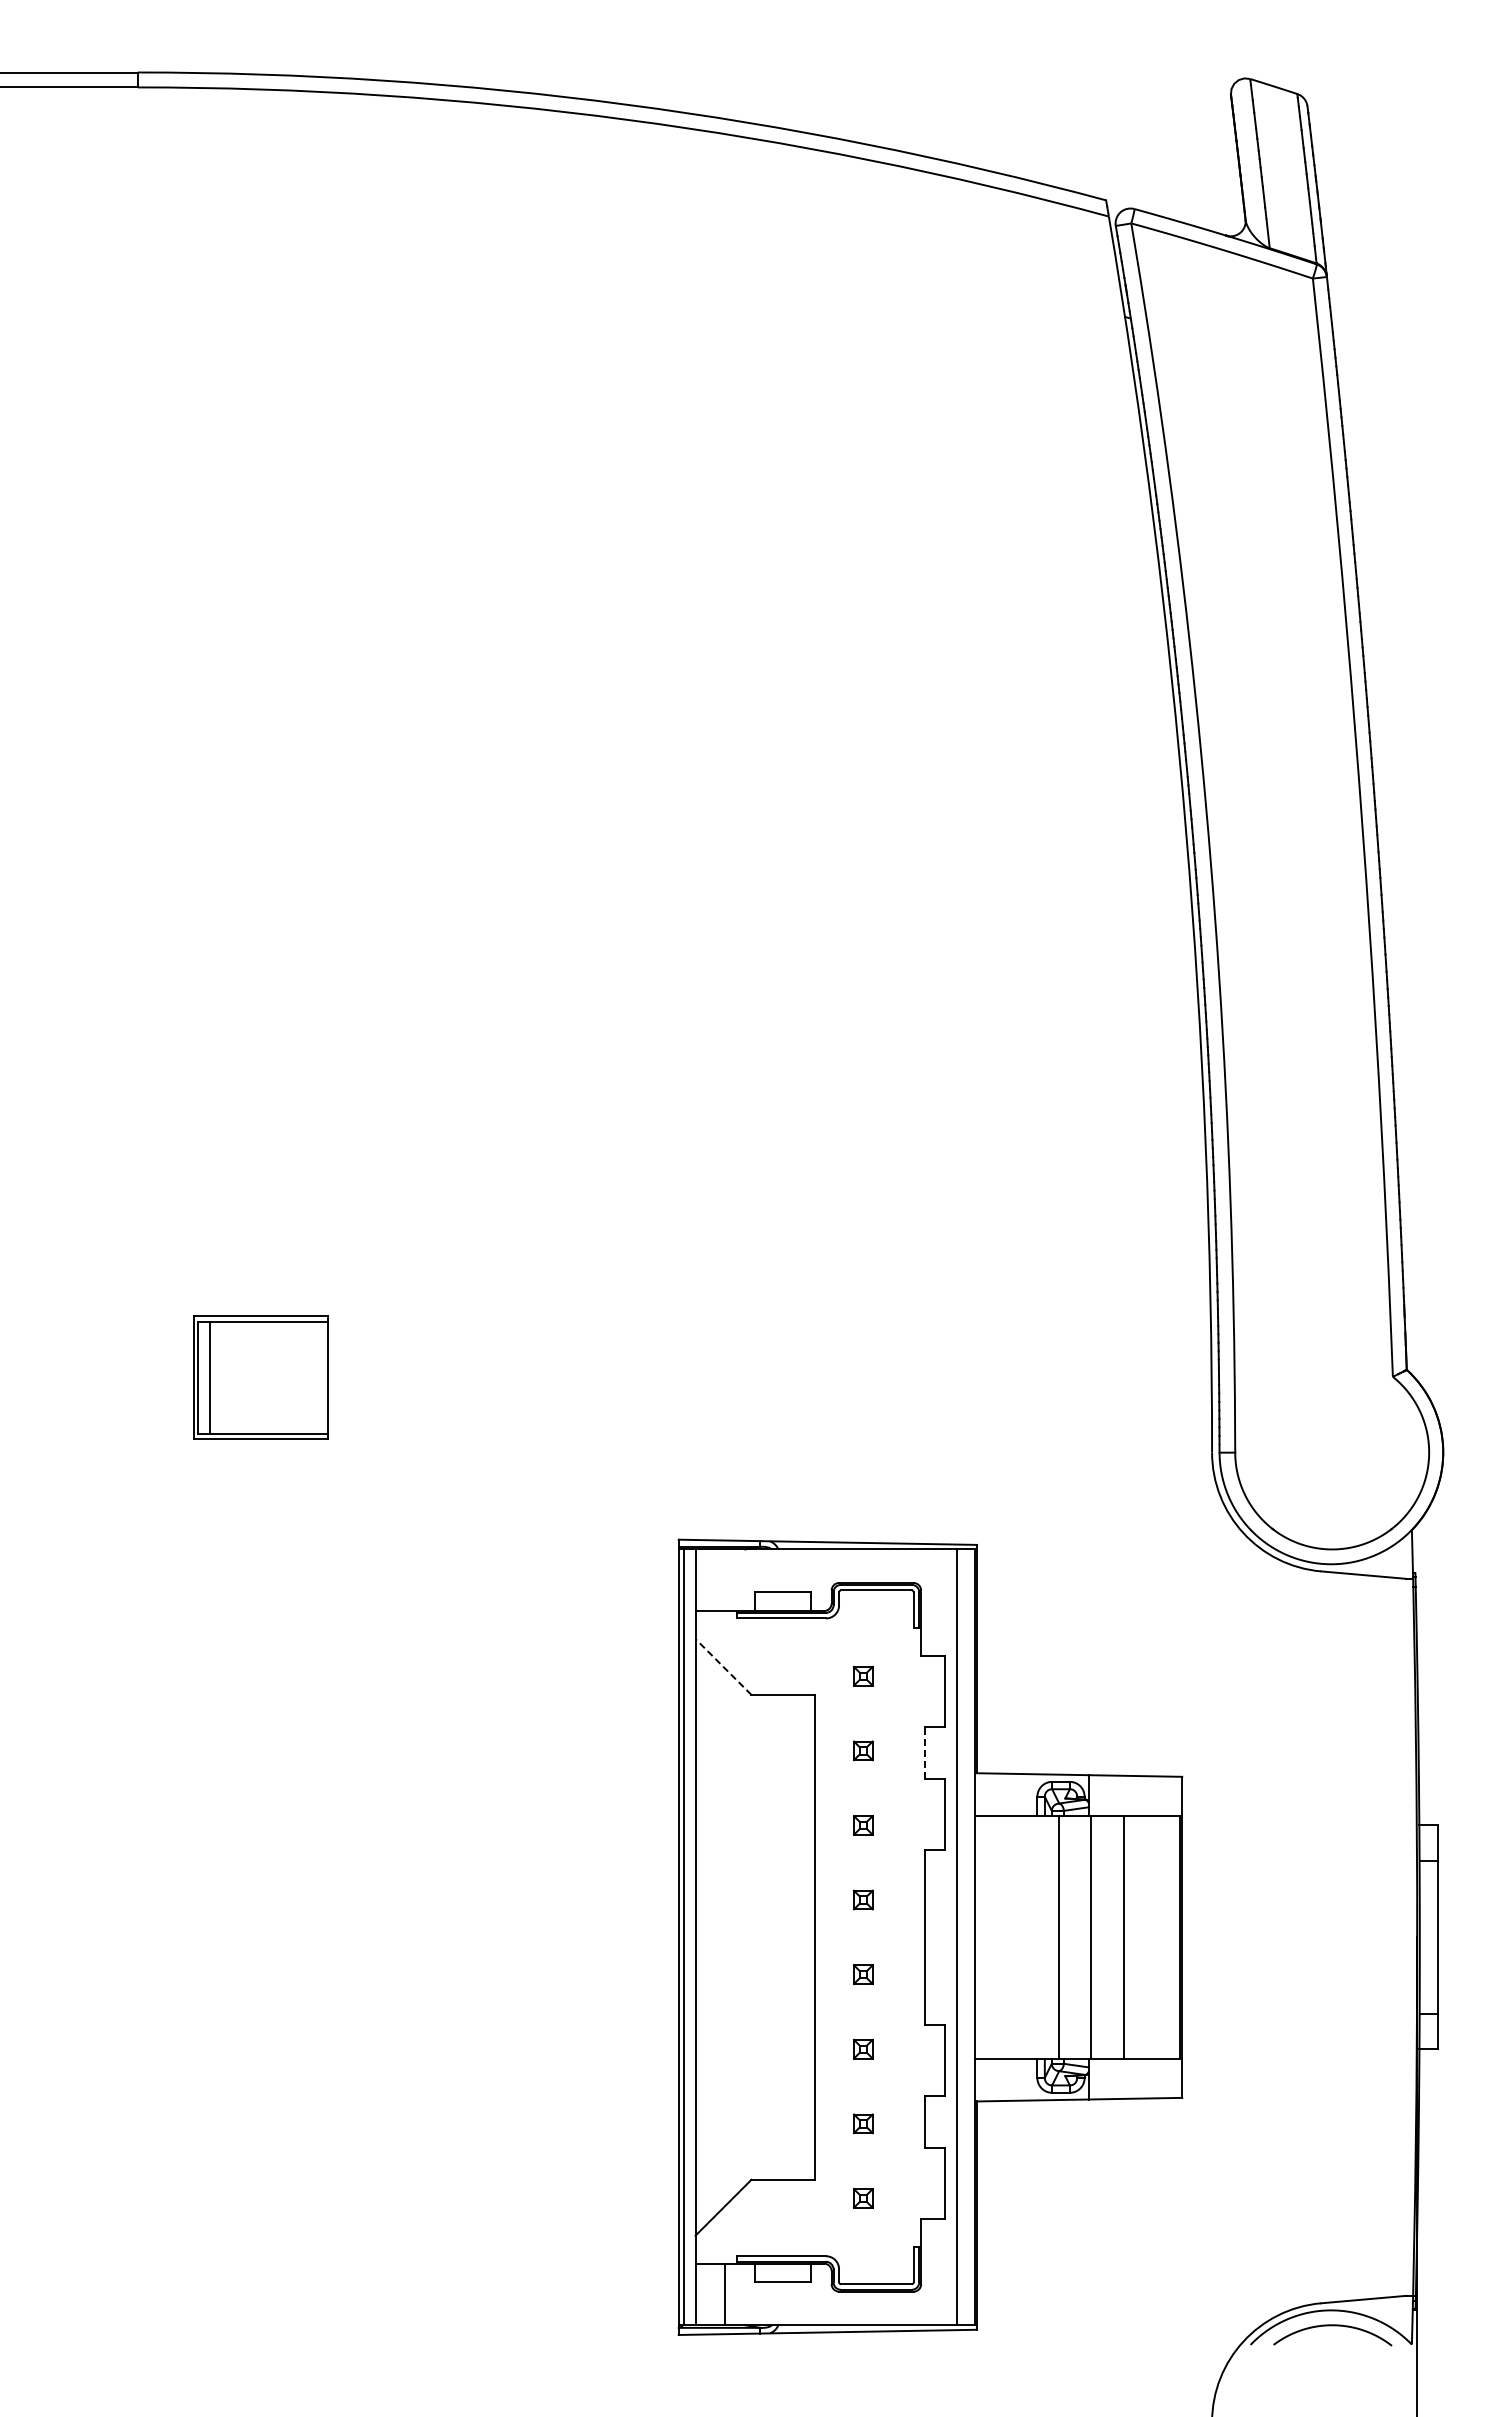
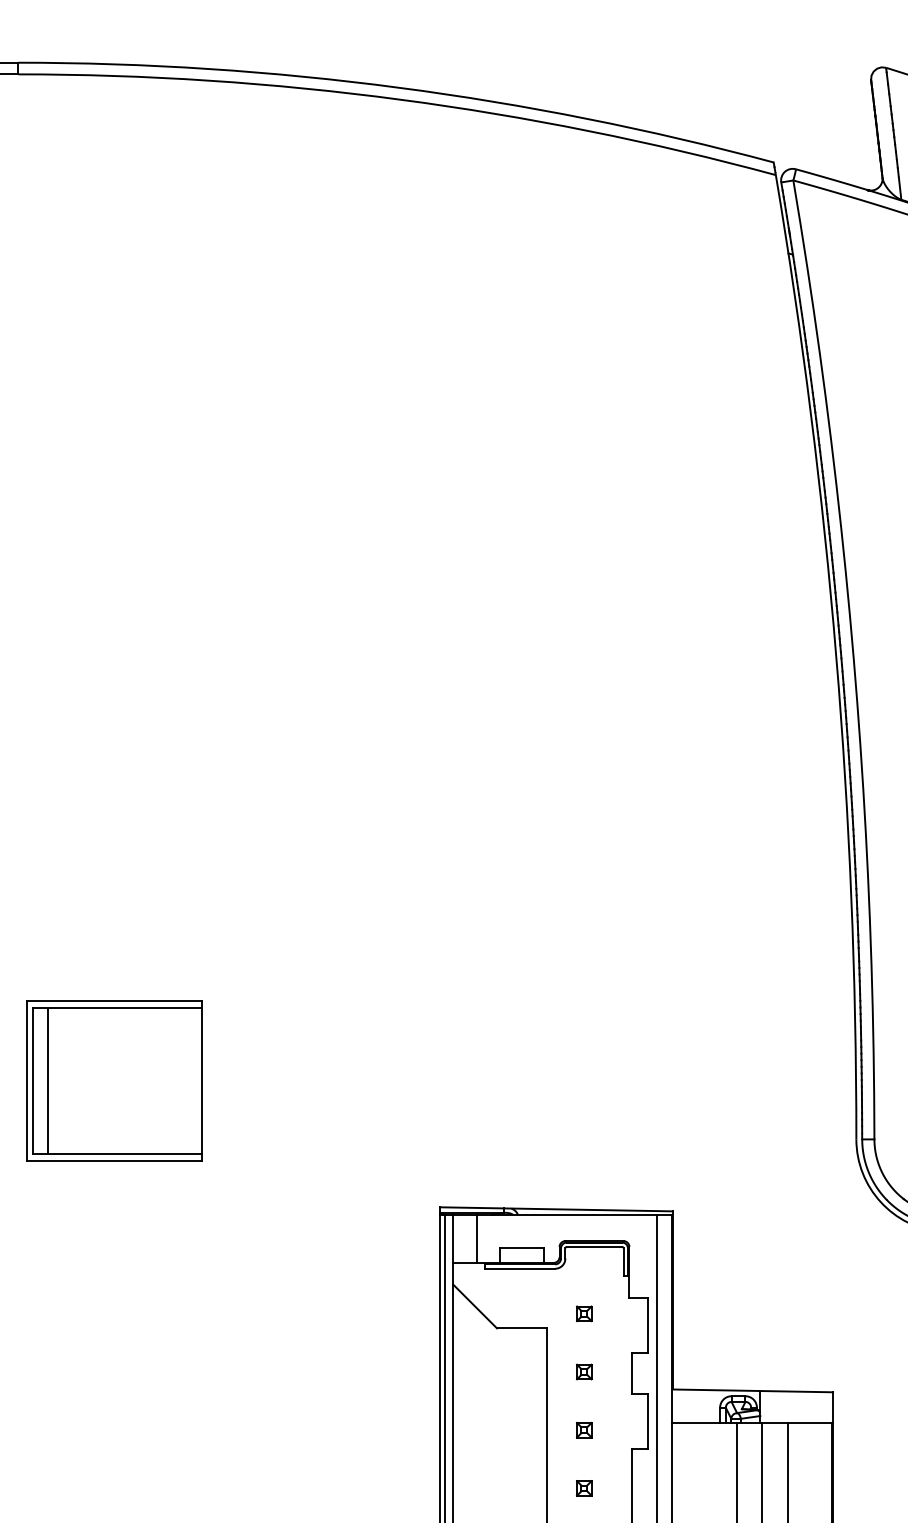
part: (260, 1377) -> (114, 1080), size x1.67
line: (725, 1580) -> (476, 1239), added
line: (723, 1666) -> (475, 1306), dashed -> solid
line: (924, 1752) -> (632, 1373), dashed -> solid

